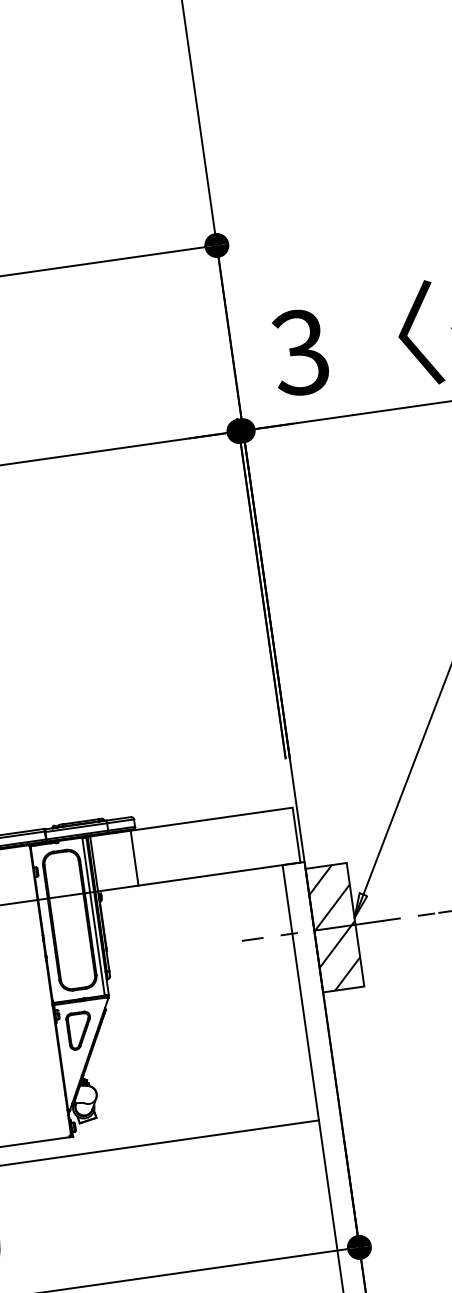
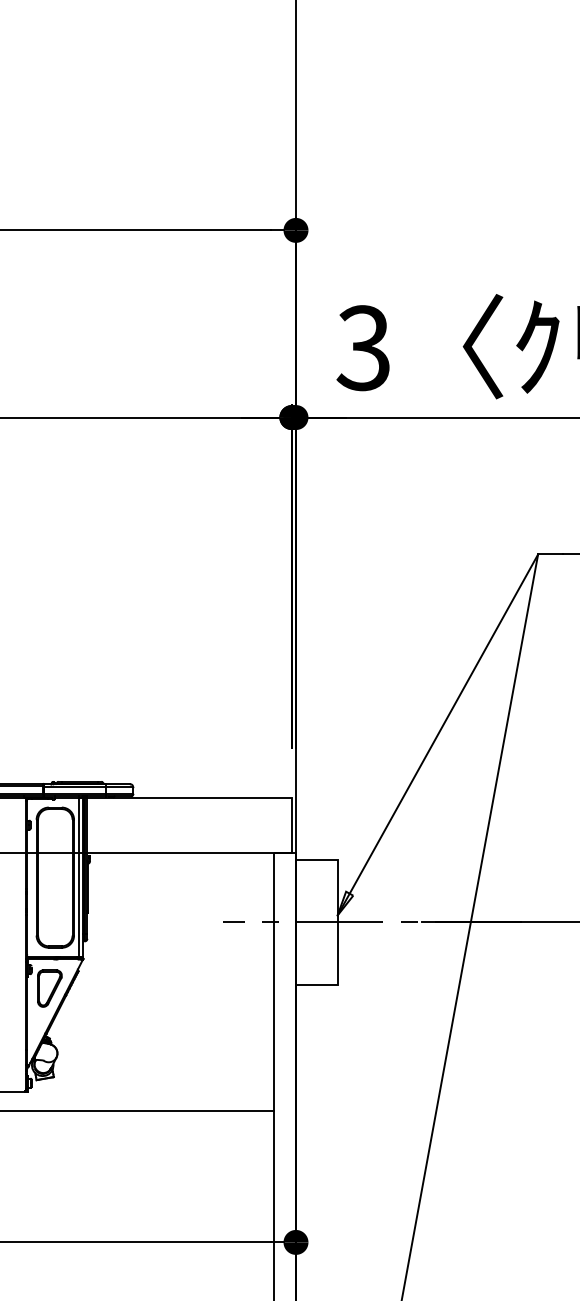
line: (134, 858) -> (128, 825), removed
hatch: (334, 927) -> (316, 922), removed

